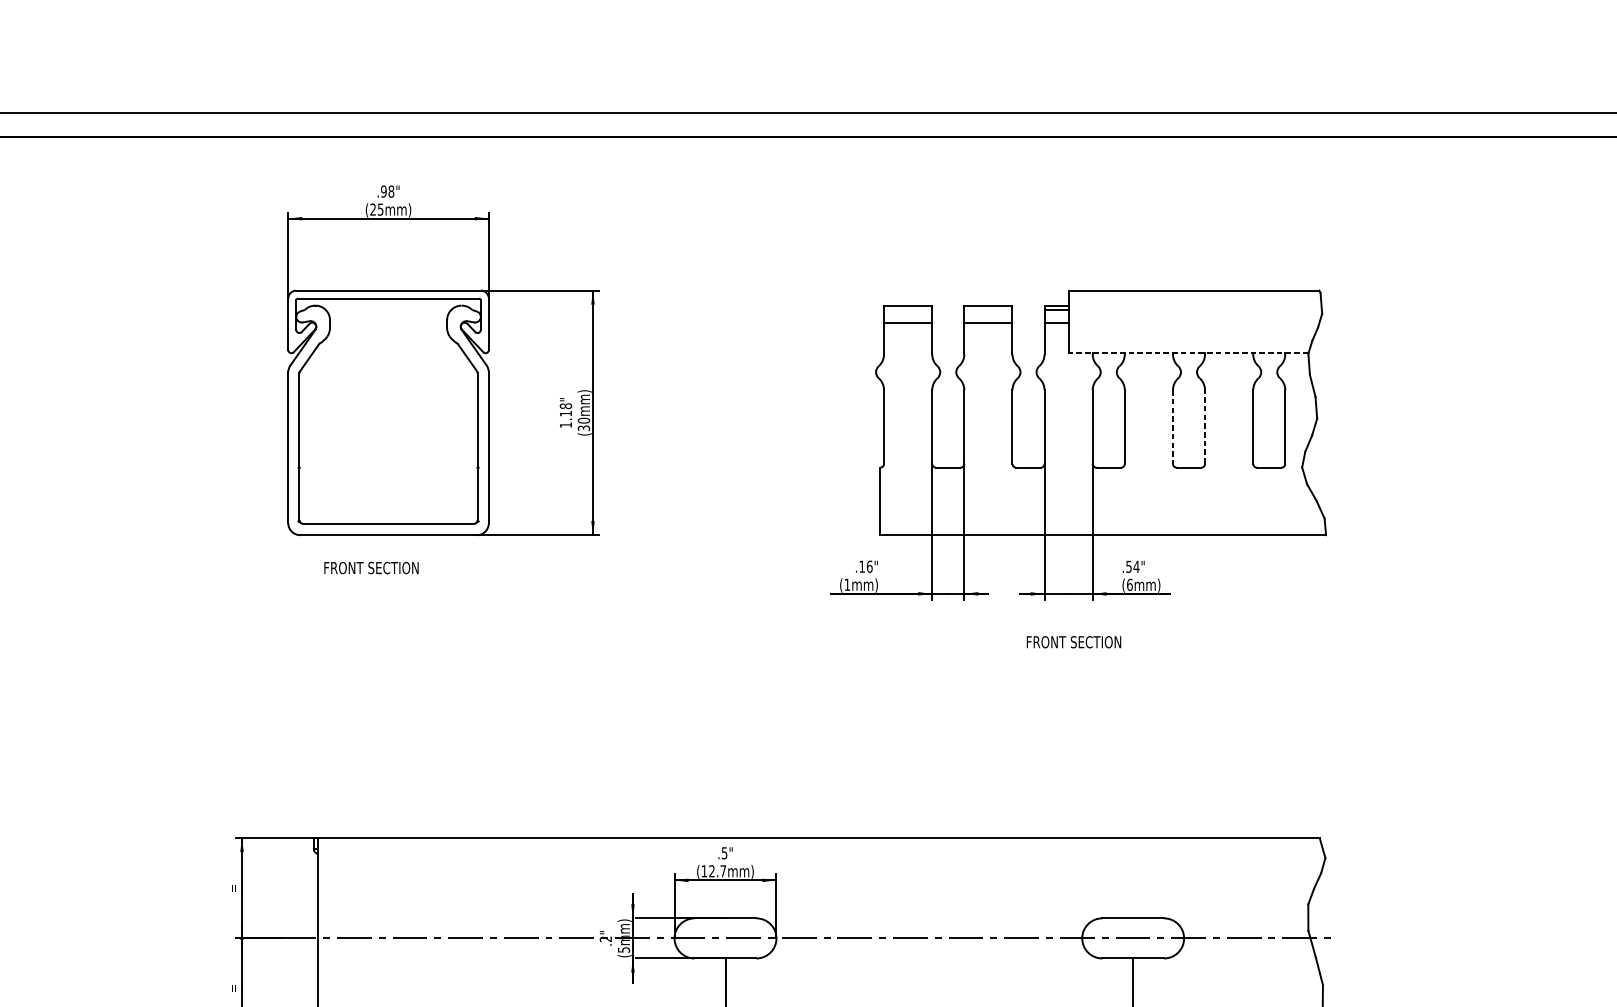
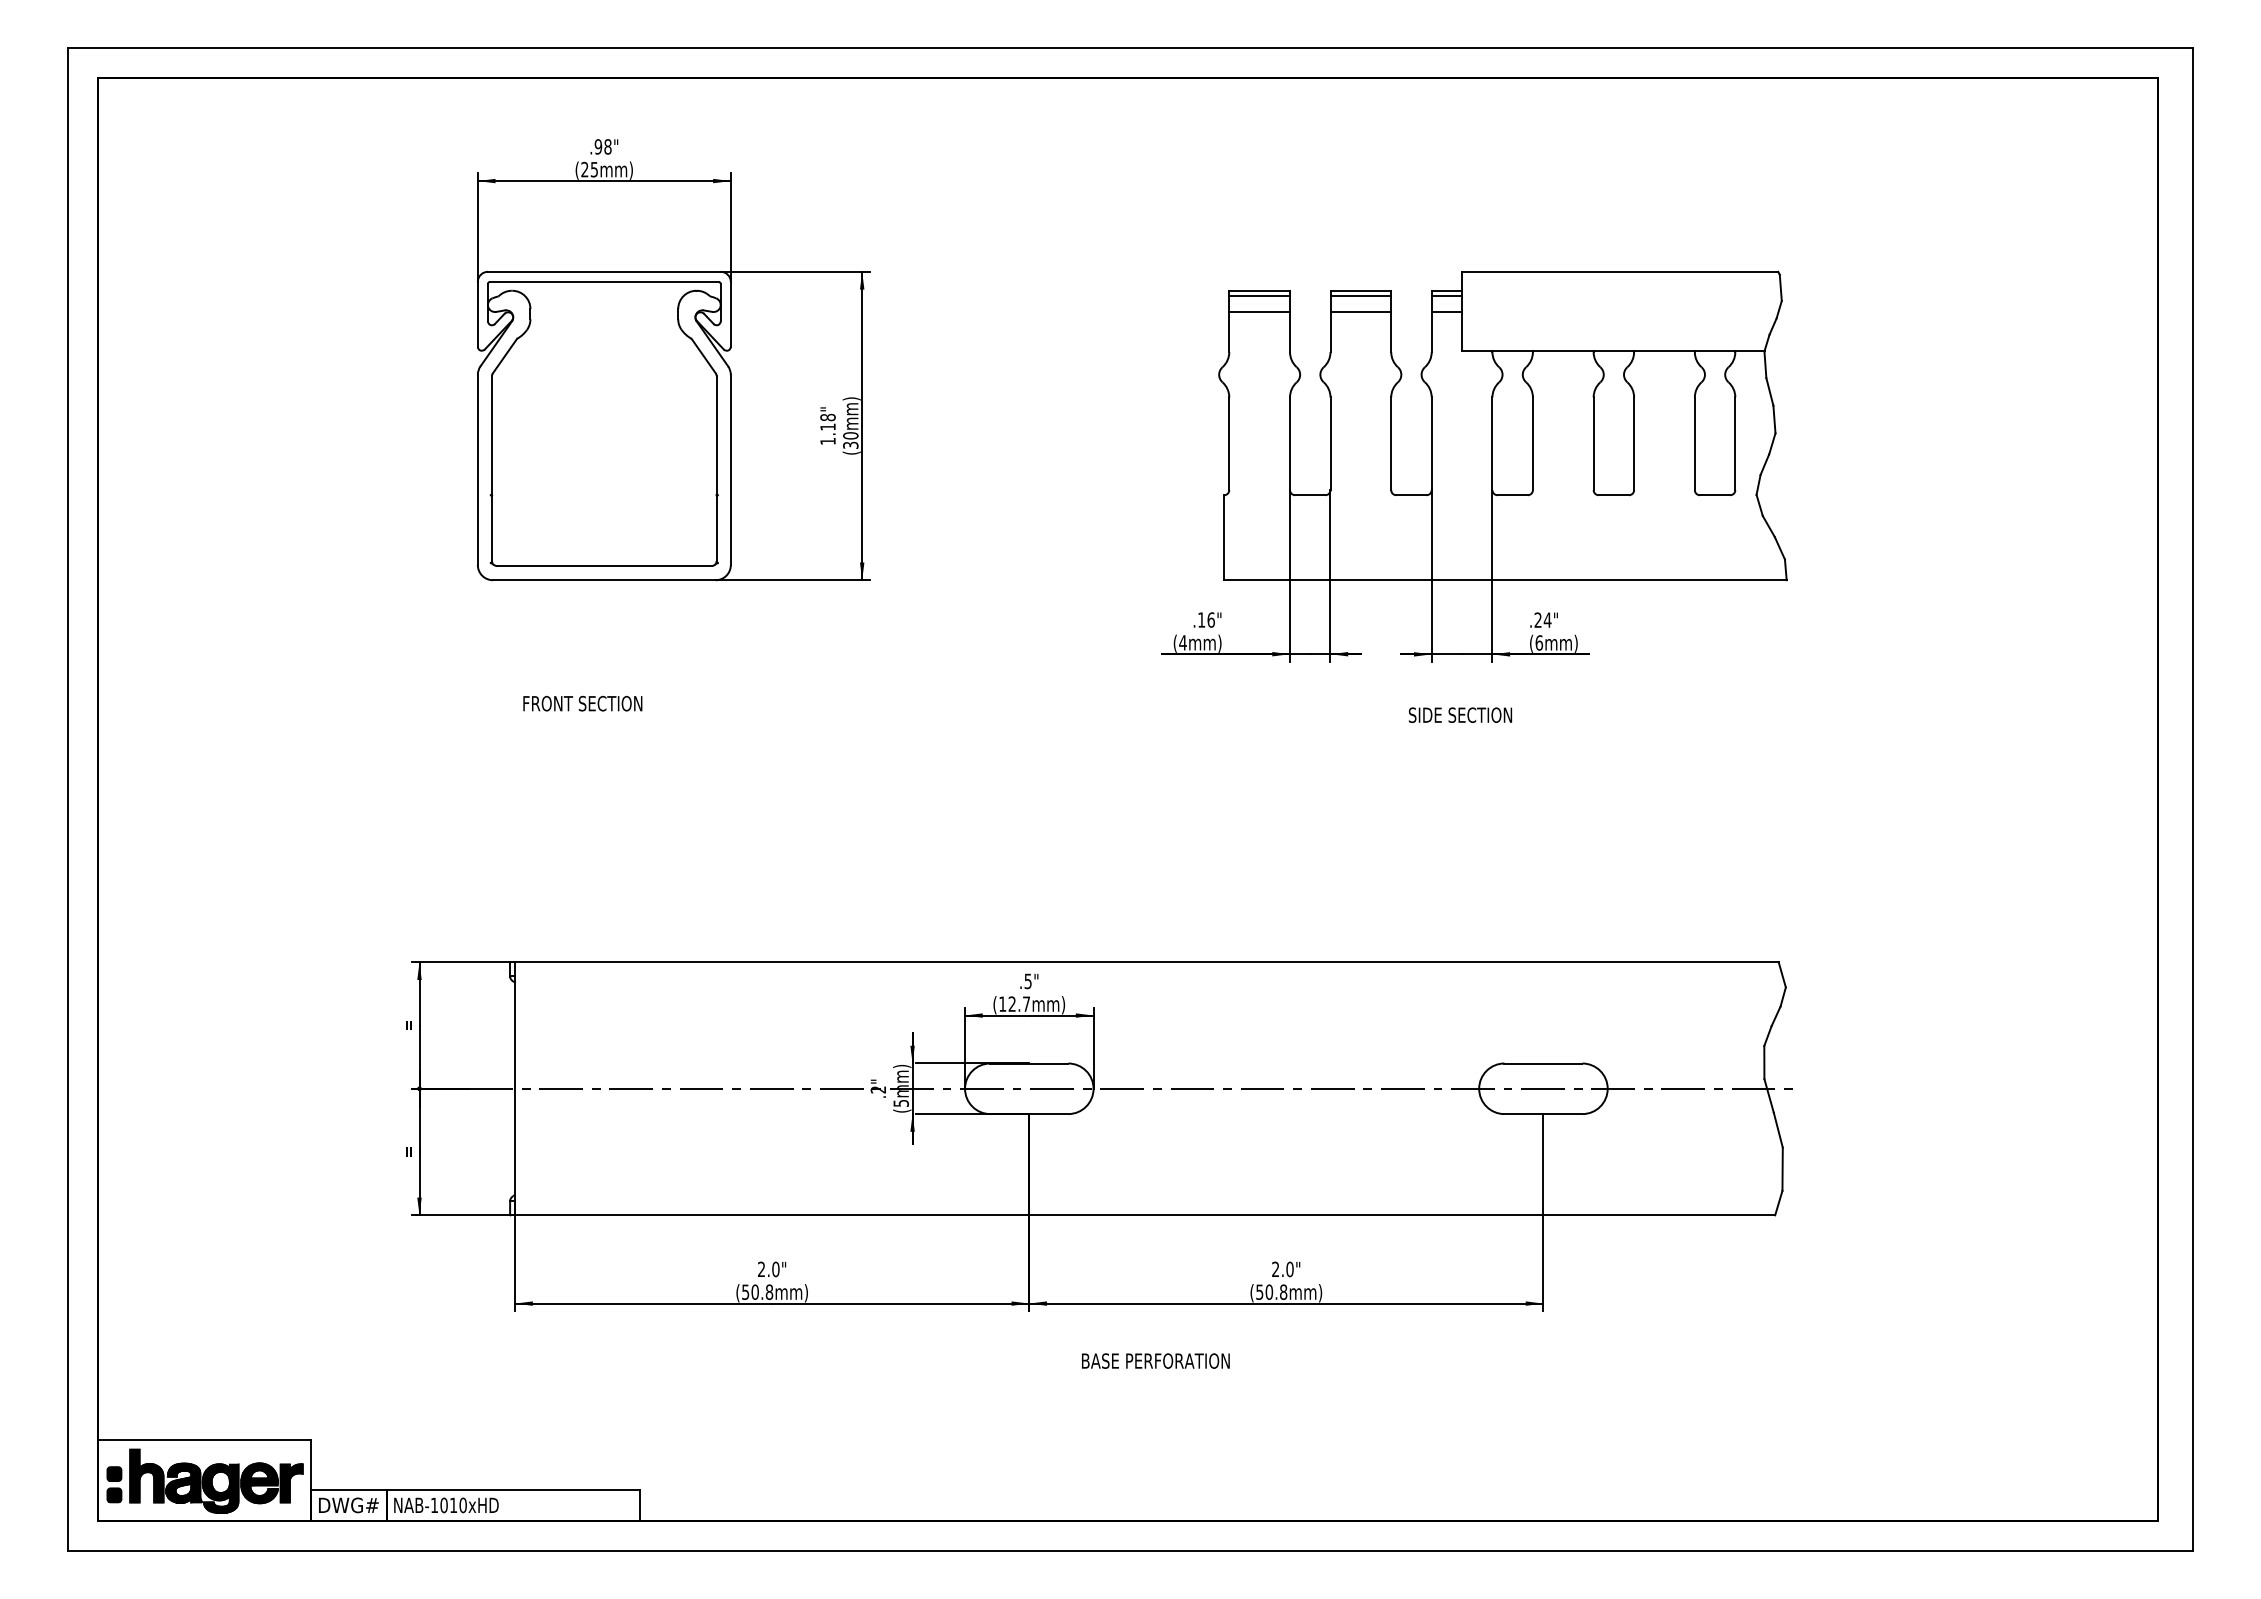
line: (908, 310) -> (1259, 296), added
line: (988, 310) -> (1360, 296), added
line: (1187, 353) -> (1612, 350), dashed -> solid
line: (1205, 426) -> (1634, 443), dashed -> solid
line: (1172, 427) -> (1593, 444), dashed -> solid
text: (1128, 566) -> (1537, 619), .54" -> .24"
text: (371, 567) -> (582, 703), moved
text: (846, 584) -> (1182, 642), (1mm) -> (4mm)
text: (1073, 641) -> (1468, 714), FRONT SECTION -> SIDE SECTION

